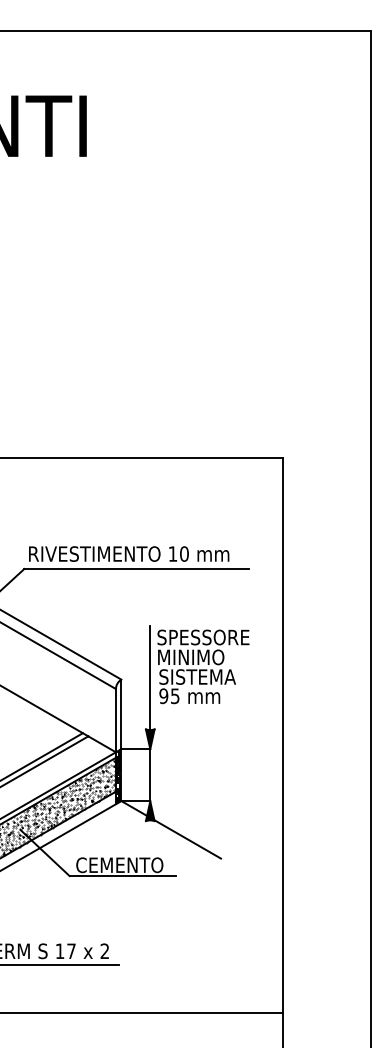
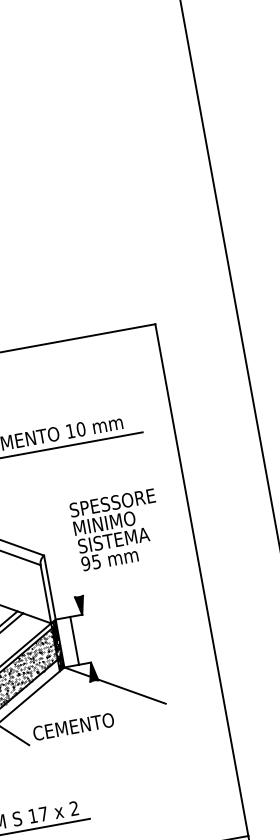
line: (150, 677) -> (70, 548), removed
line: (150, 775) -> (74, 641), moved
line: (122, 876) -> (78, 736), removed

